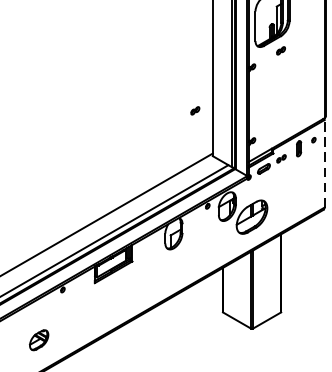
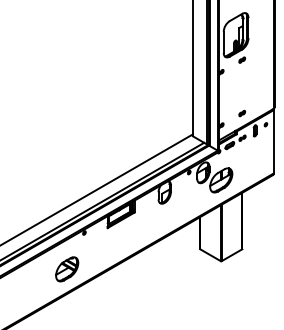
part: (195, 110) -> (242, 113), moved
line: (324, 163) -> (273, 141), dashed -> solid
part: (39, 340) -> (67, 269), size x1.67

